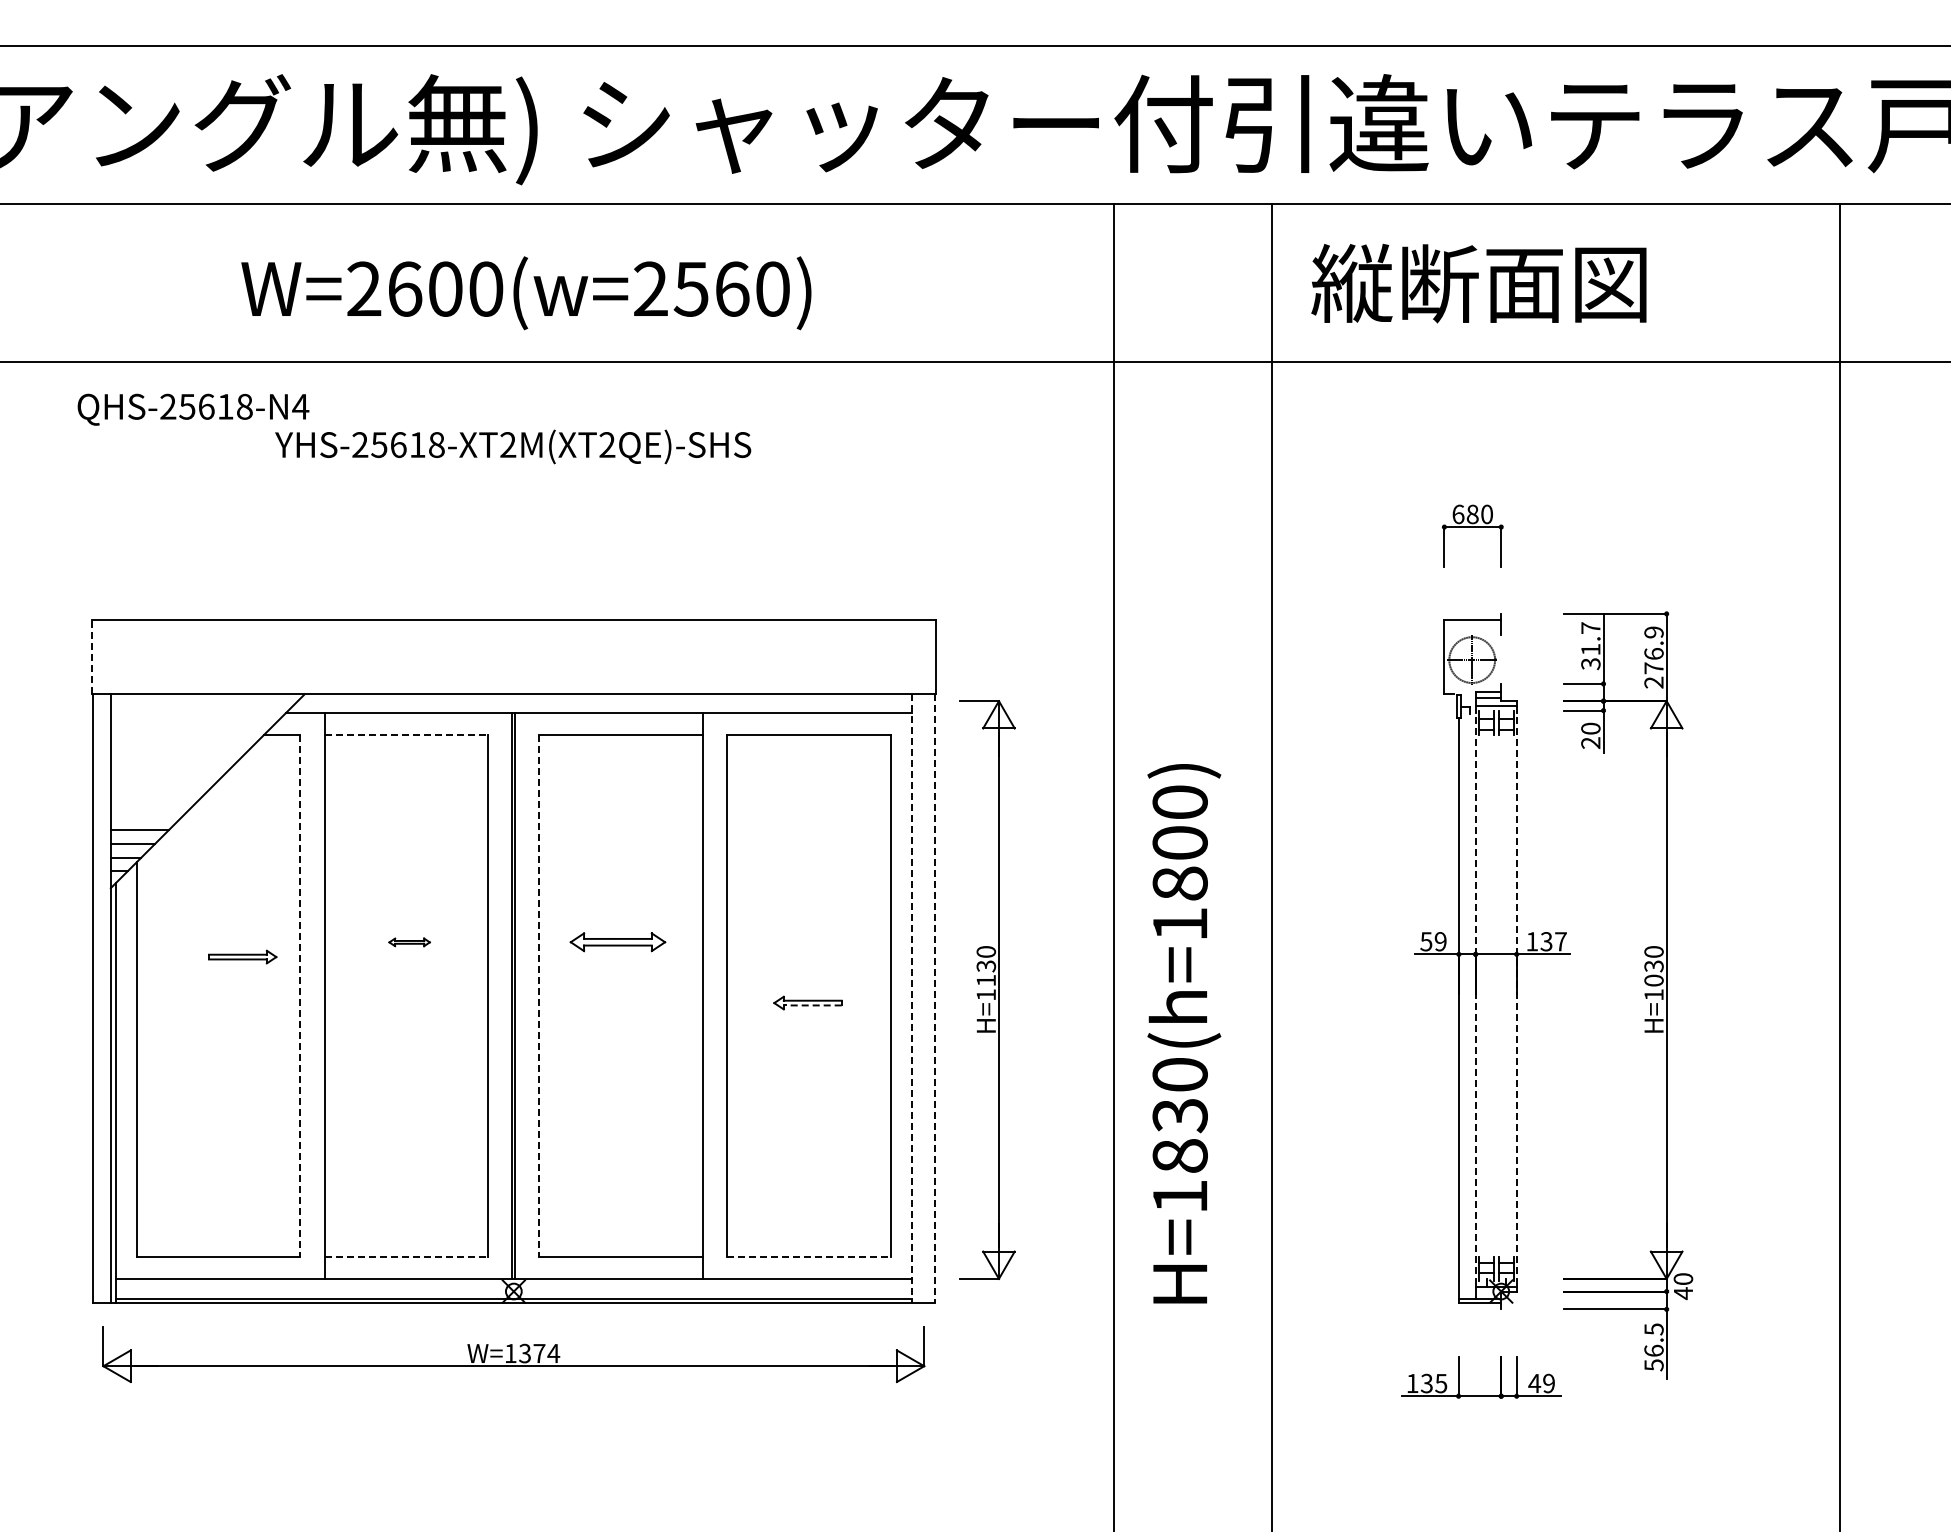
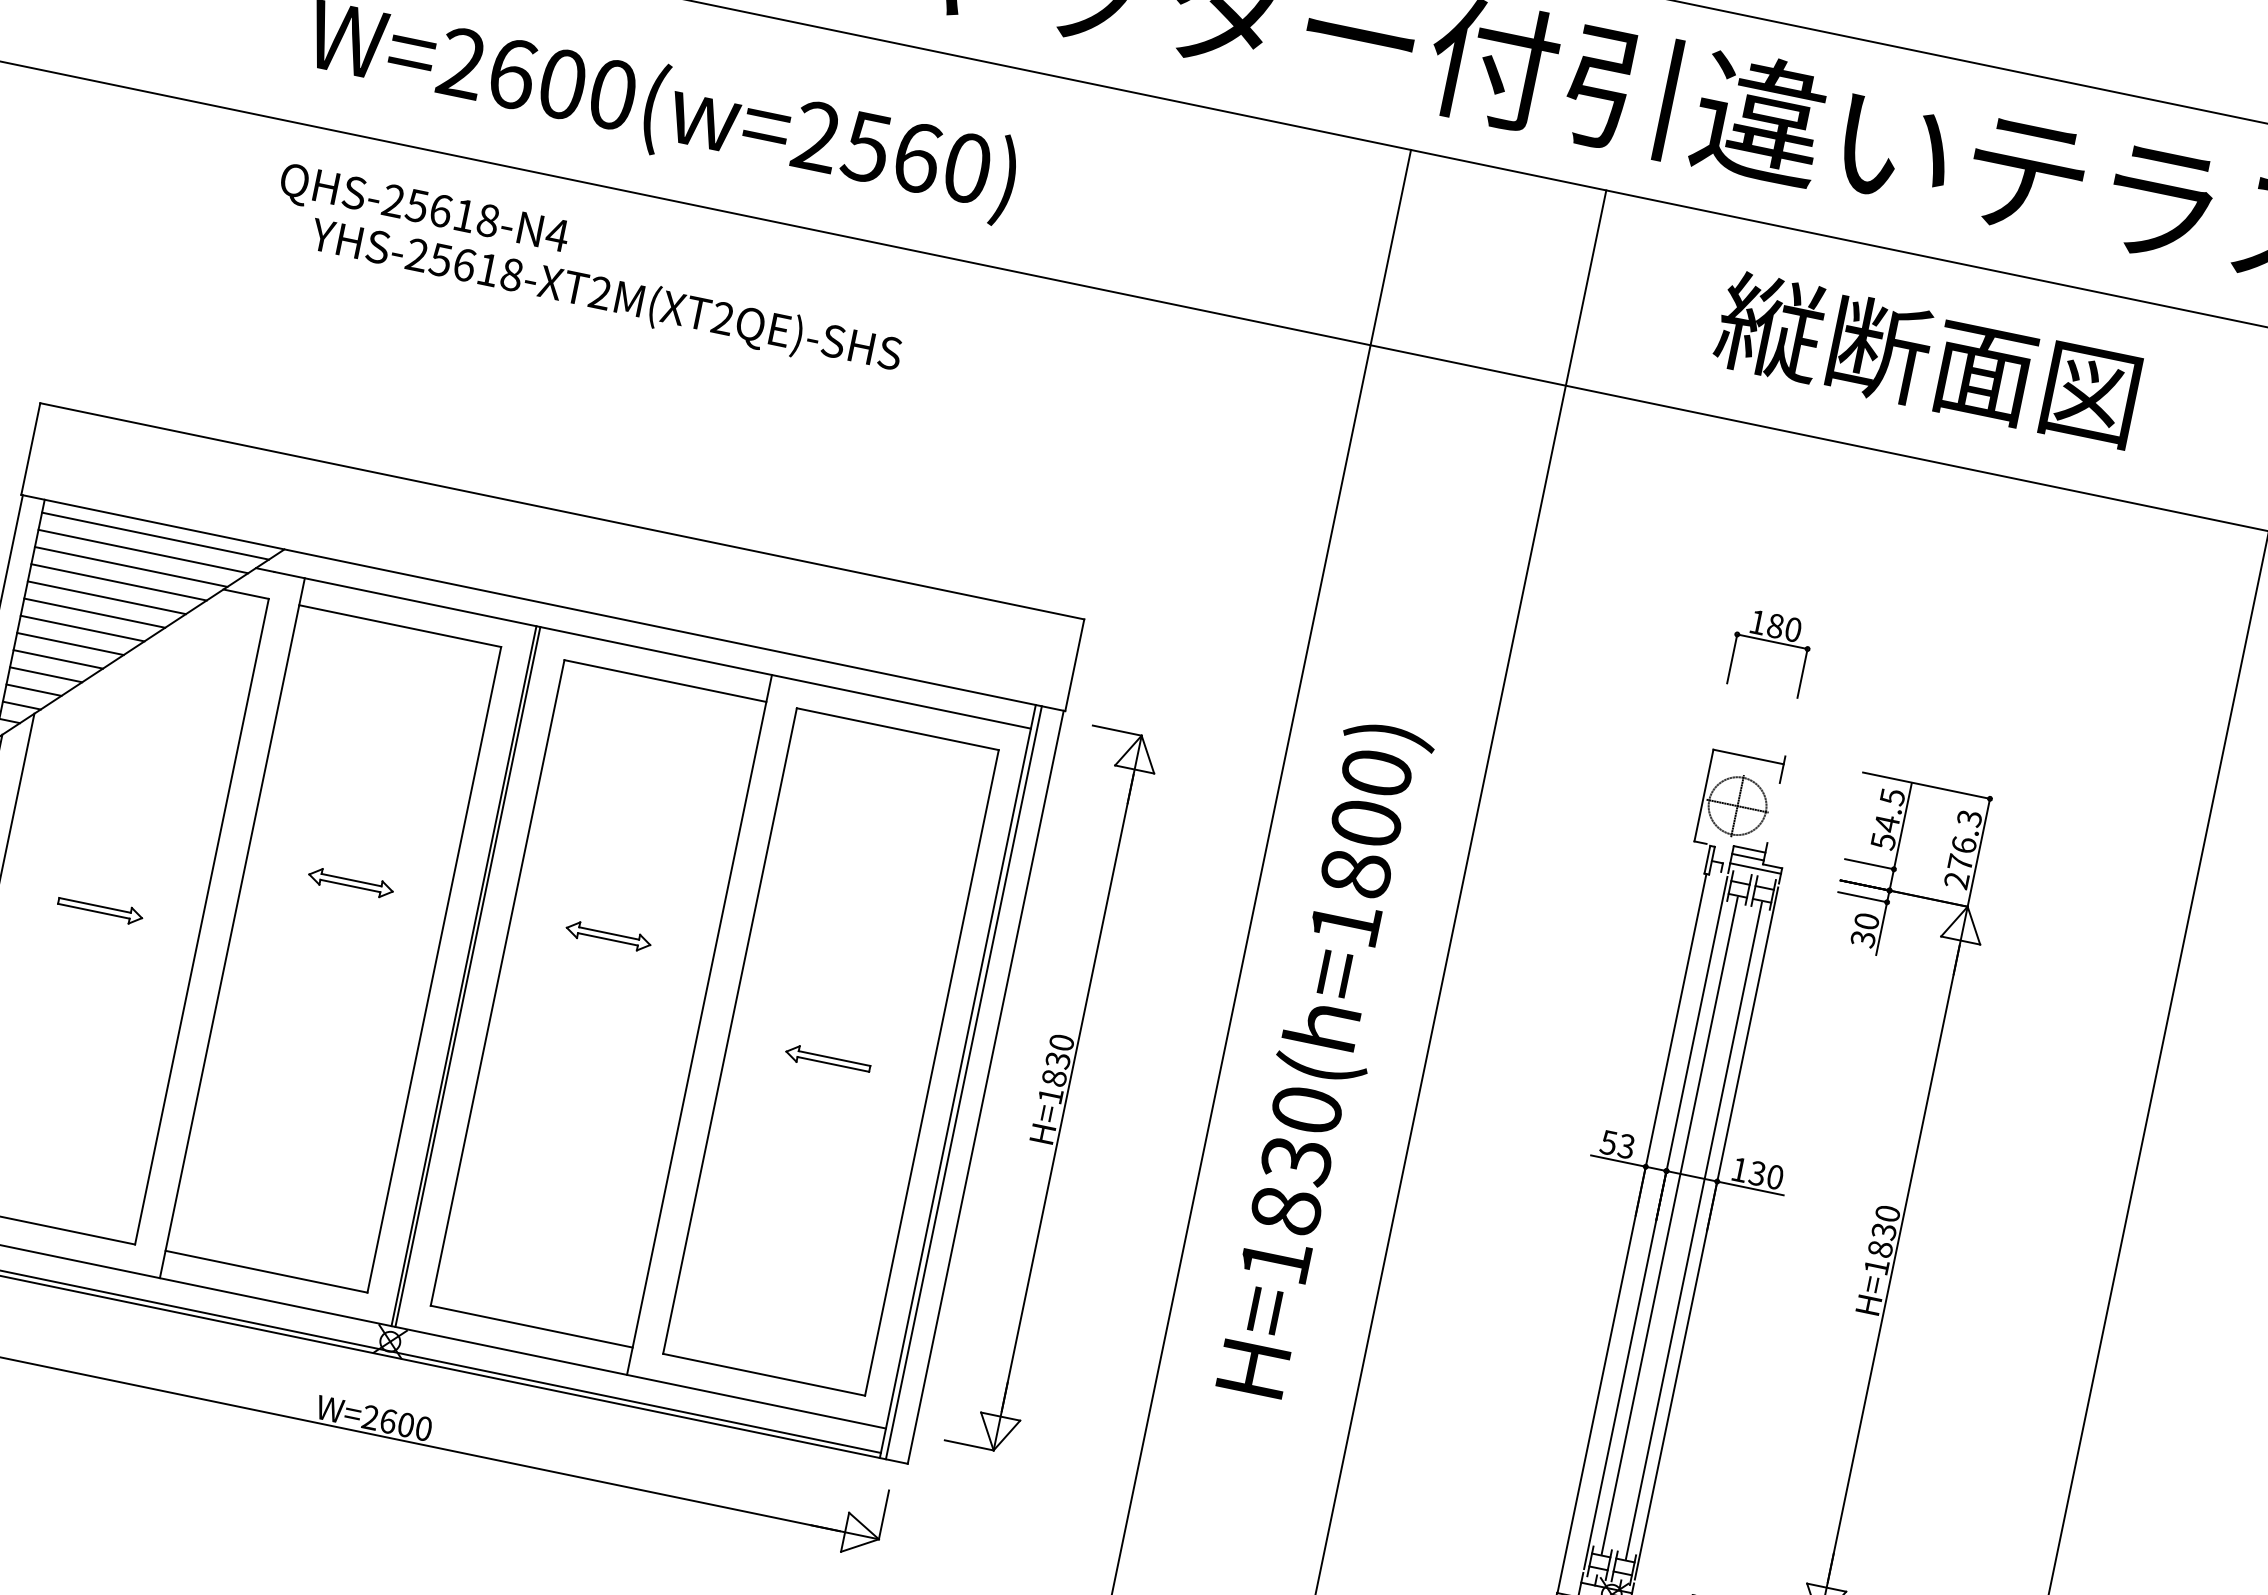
text: (1478, 283) -> (1927, 359), moved
text: (193, 409) -> (424, 210), moved
text: (1458, 514) -> (1757, 622), 680 -> 180
text: (1653, 632) -> (1968, 818), 276.9 -> 276.3
text: (1590, 645) -> (1887, 818), 31.7 -> 54.5
line: (91, 656) -> (30, 447), dashed -> solid
line: (202, 704) -> (155, 535), added
line: (195, 718) -> (143, 551), added
line: (188, 732) -> (131, 566), added
line: (406, 735) -> (399, 626), dashed -> solid
text: (1590, 743) -> (1862, 939), 20 -> 30
line: (181, 746) -> (118, 582), added
line: (174, 760) -> (106, 597), added
line: (167, 774) -> (94, 613), added
line: (160, 788) -> (82, 628), added
line: (153, 802) -> (69, 644), added
line: (146, 815) -> (57, 658), added
text: (1440, 941) -> (1626, 1146), 59 -> 53
text: (1560, 941) -> (1774, 1176), 137 -> 130
part: (409, 942) -> (350, 883), size x1.67
part: (617, 942) -> (607, 936), size x0.71
part: (242, 956) -> (100, 908), moved
text: (986, 980) -> (1054, 1078), H=1130 -> H=1830
text: (1653, 980) -> (1879, 1248), H=1030 -> H=1830
line: (1486, 995) -> (1669, 1224), added
line: (1506, 995) -> (1694, 1229), added
line: (300, 996) -> (201, 922), dashed -> solid
line: (539, 996) -> (497, 983), dashed -> solid
line: (1475, 996) -> (1655, 1223), dashed -> solid
line: (1516, 996) -> (1706, 1233), dashed -> solid
line: (916, 998) -> (963, 1082), added
line: (911, 999) -> (957, 1082), dashed -> solid
line: (934, 999) -> (985, 1088), dashed -> solid
line: (812, 1005) -> (833, 1064), dashed -> solid
text: (1184, 1033) -> (1322, 1060), moved
line: (406, 1257) -> (266, 1272), dashed -> solid
line: (808, 1257) -> (763, 1375), dashed -> solid
text: (532, 1353) -> (397, 1423), W=1374 -> W=2600

